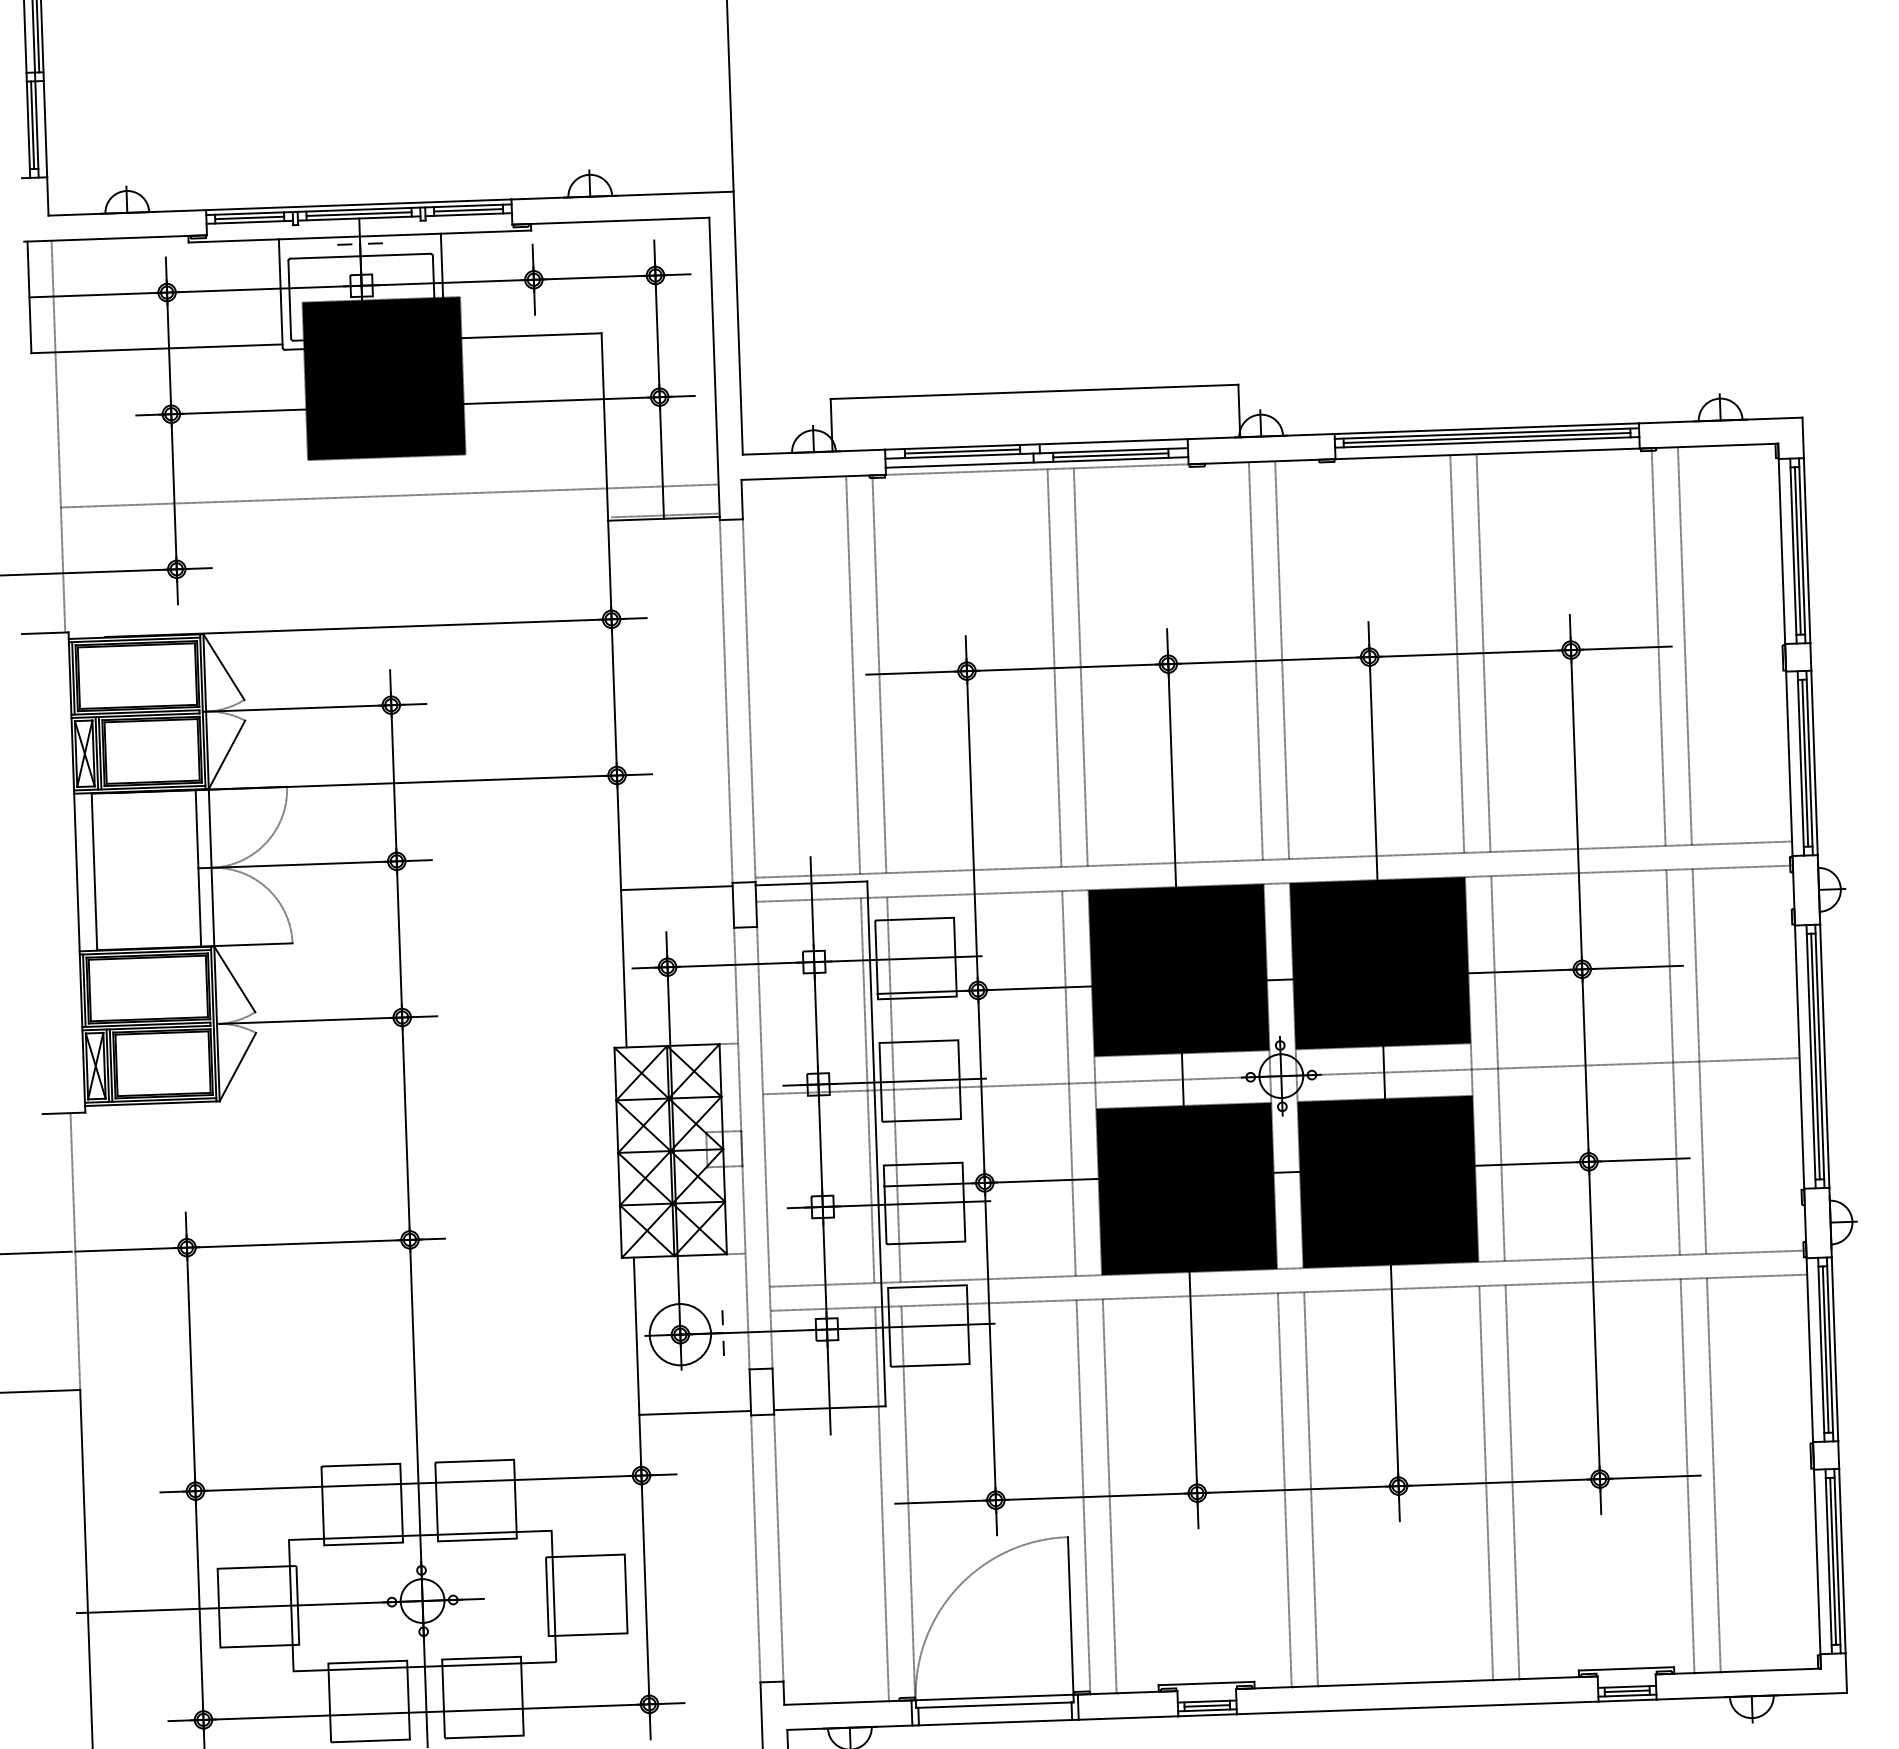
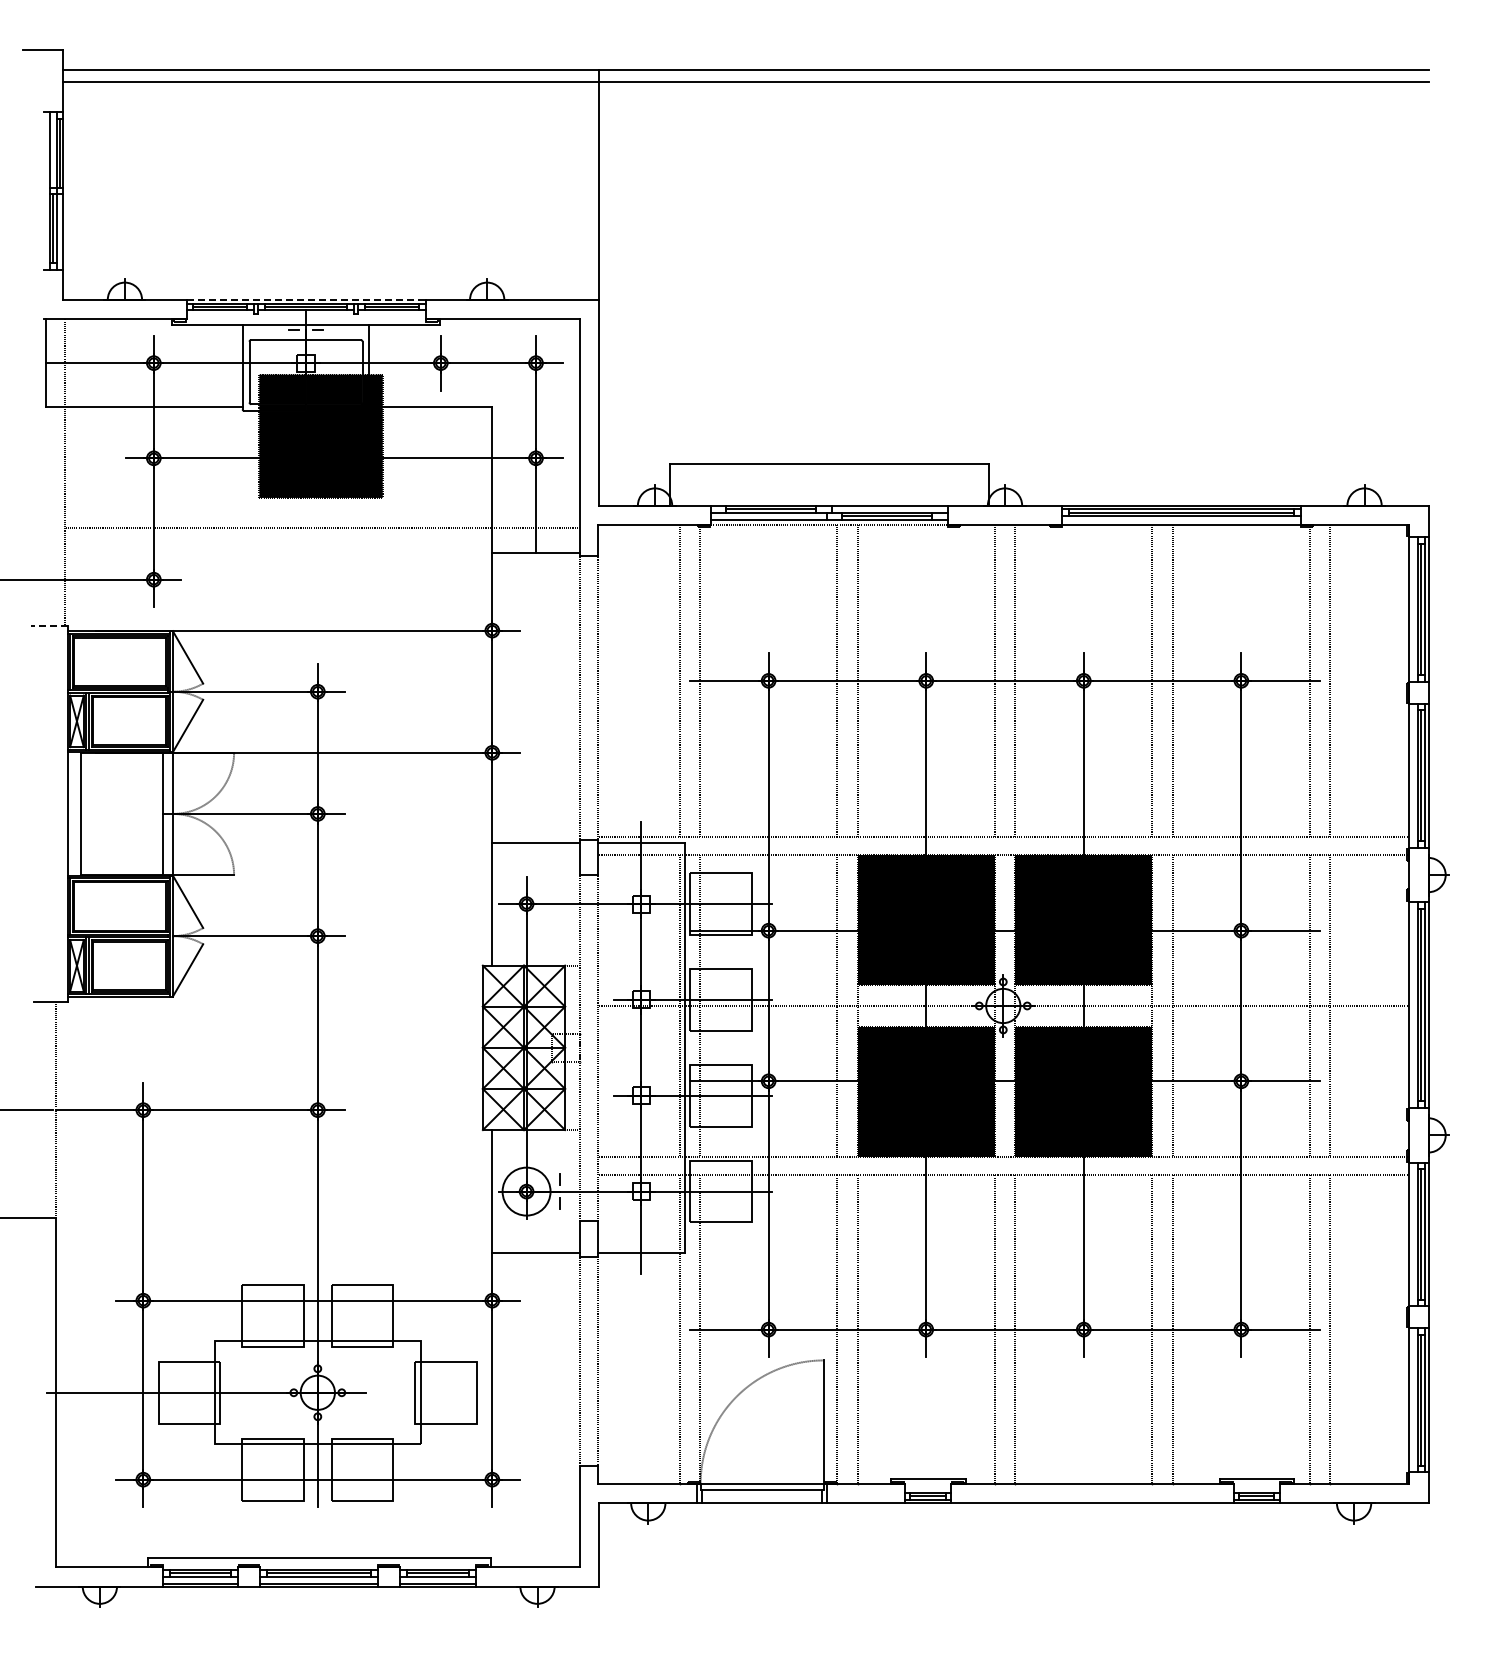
line: (359, 204) -> (306, 299), solid -> dashed
line: (664, 514) -> (536, 550), removed
line: (44, 633) -> (48, 626), solid -> dashed

